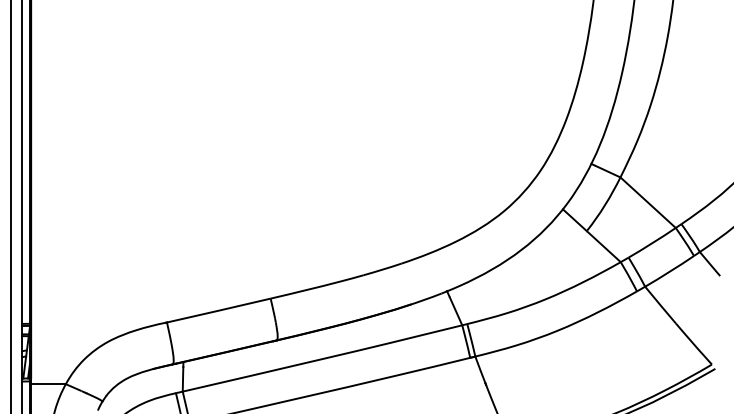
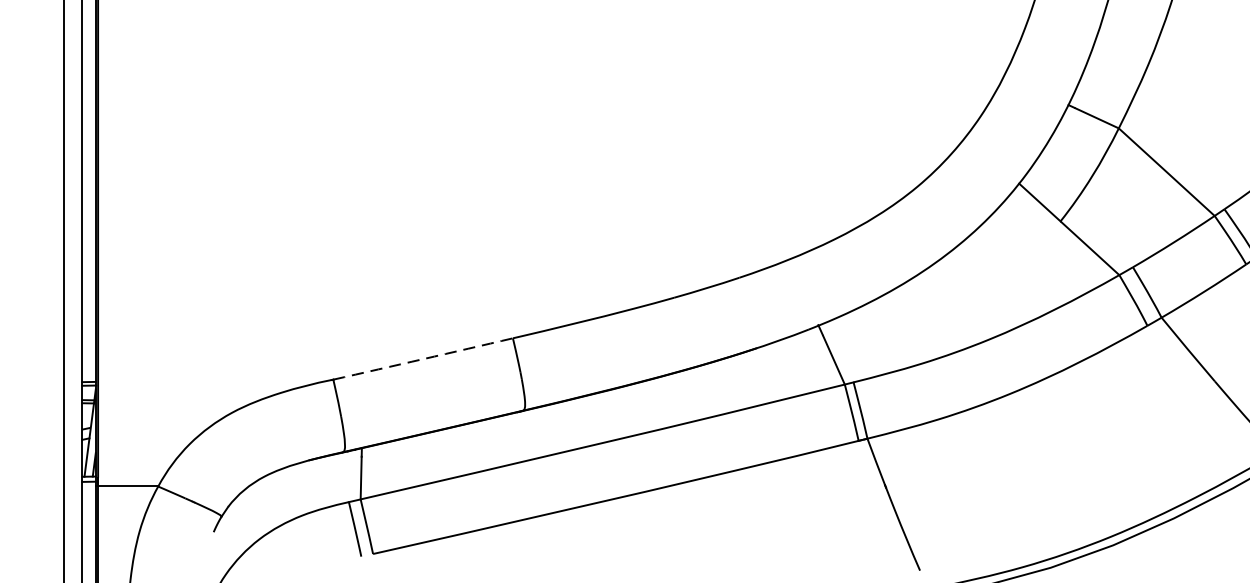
arc: (218, 310) -> (422, 358), solid -> dashed

